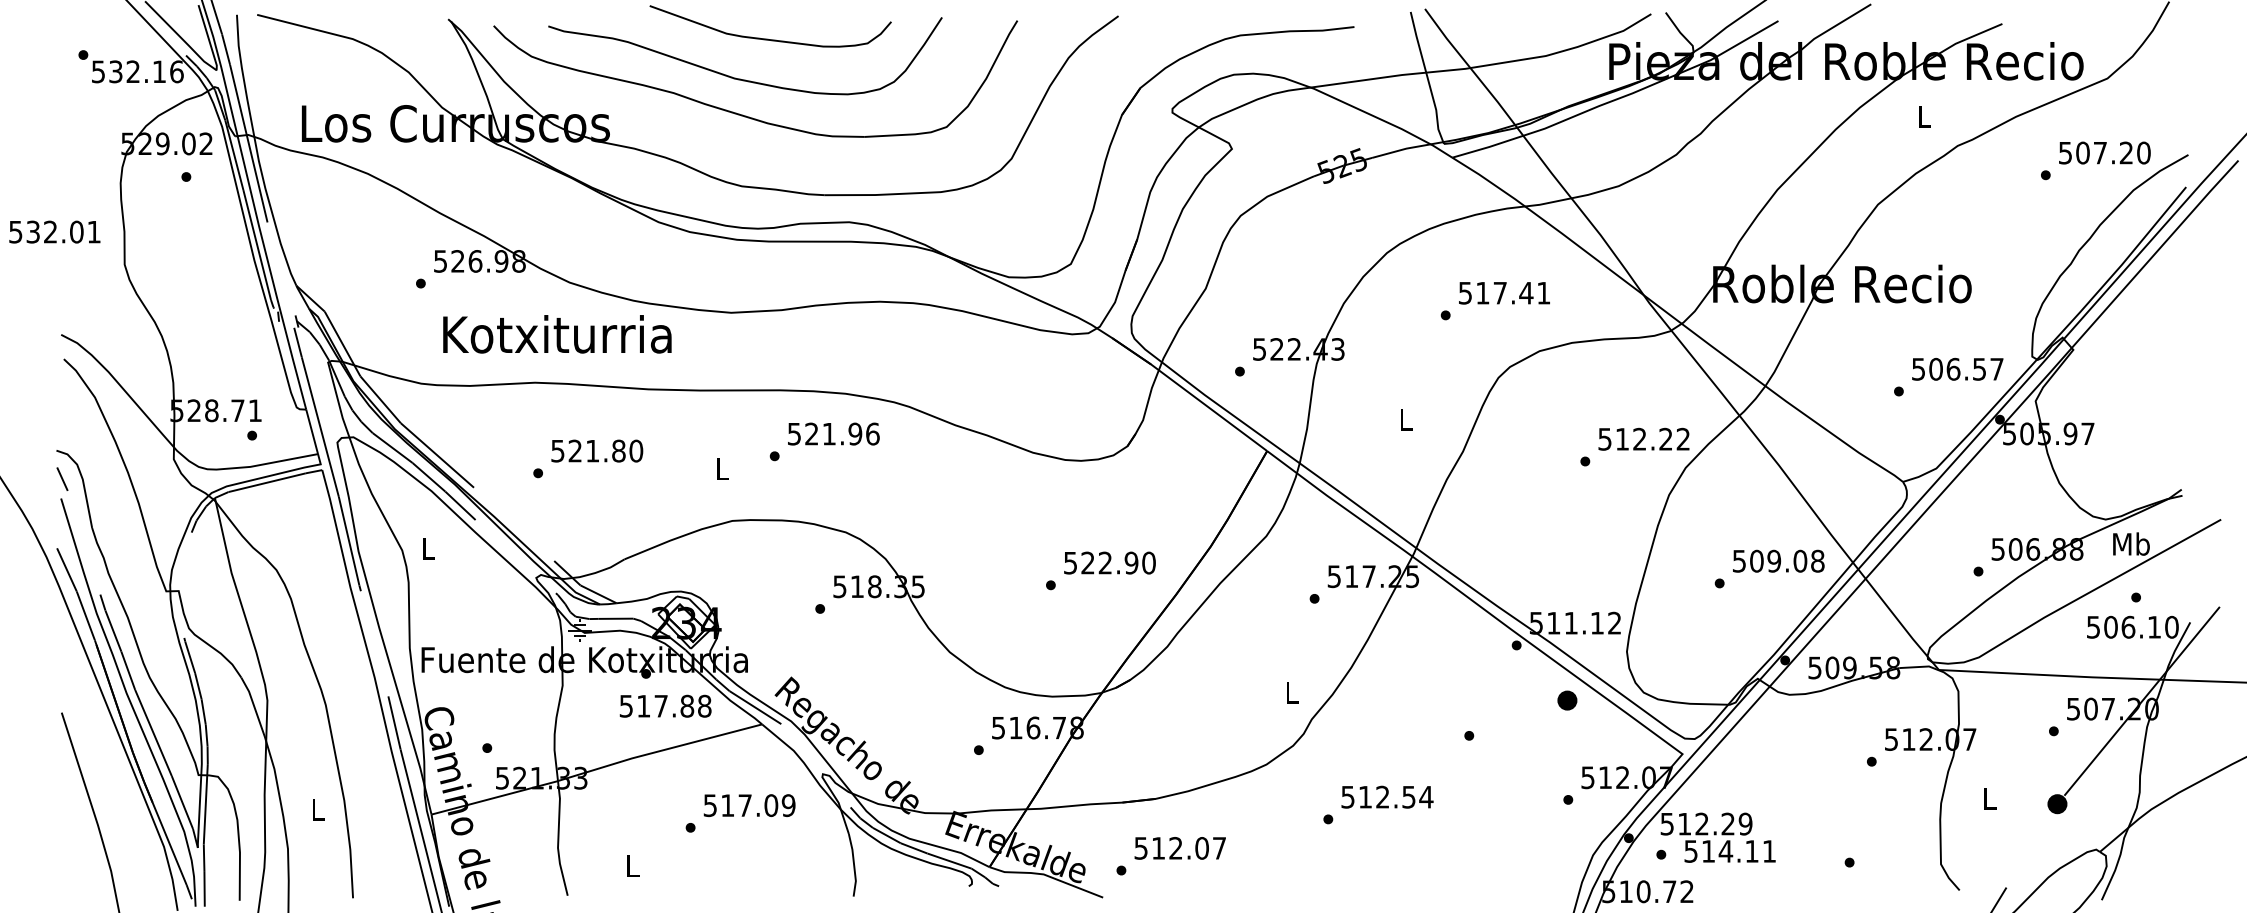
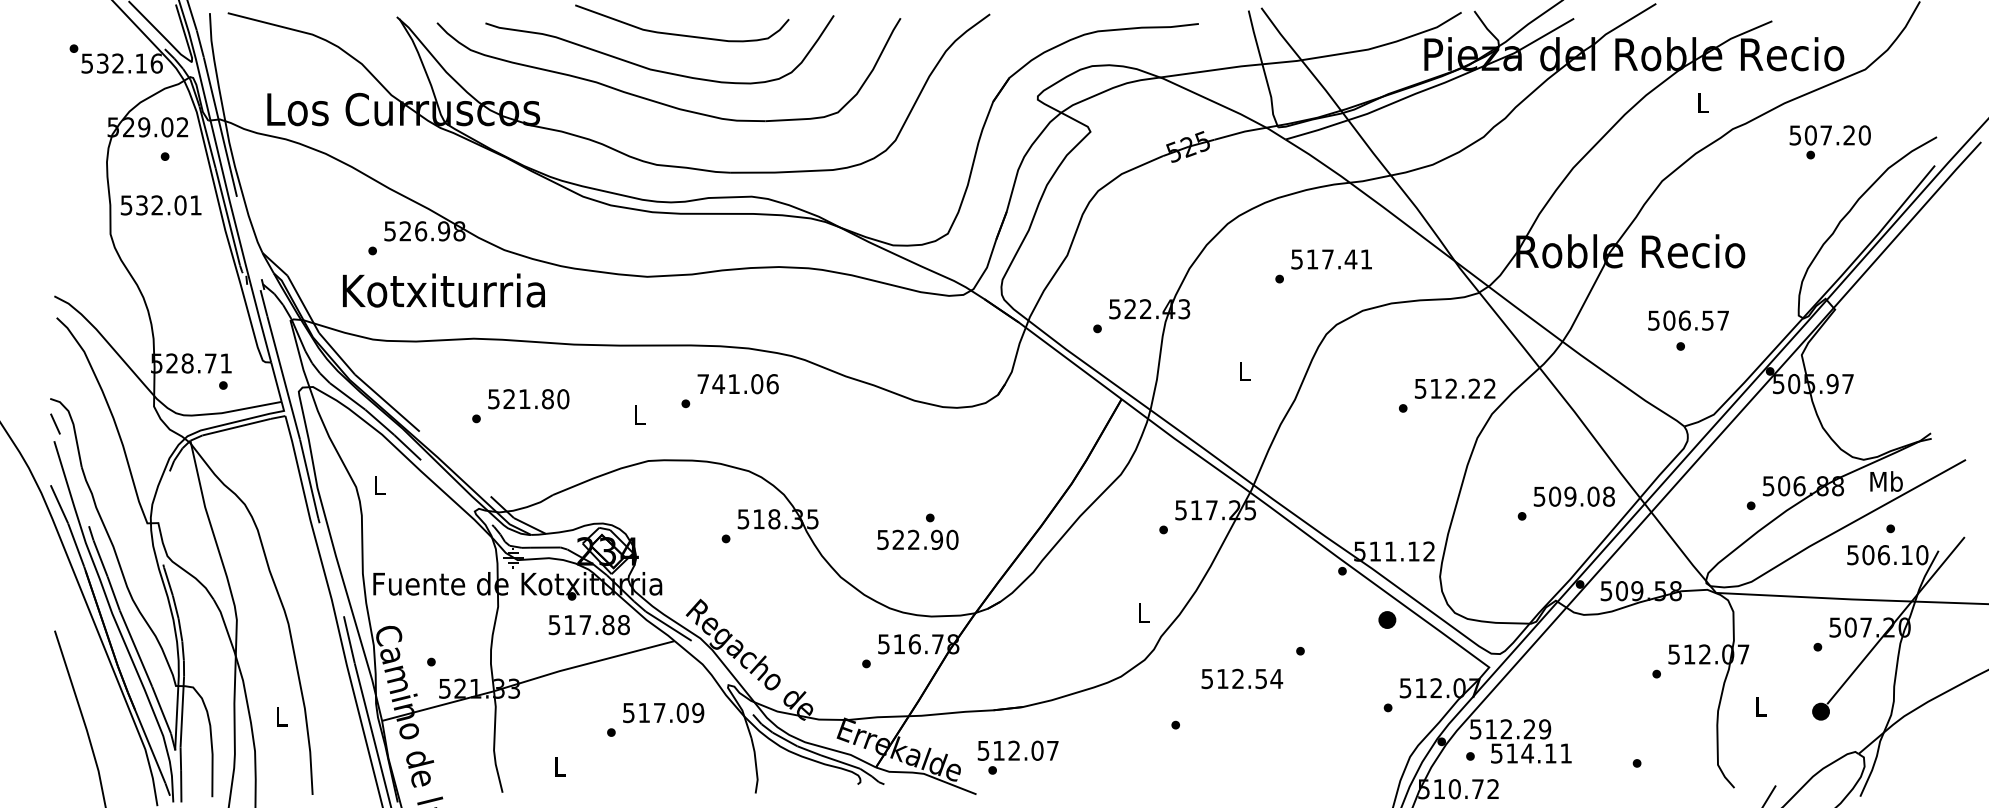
text: (2104, 152) -> (1829, 134), moved
text: (54, 231) -> (160, 204), moved
text: (557, 334) -> (444, 290), moved
text: (1957, 368) -> (1688, 319), moved
text: (825, 433) -> (730, 383), 521.96 -> 741.06
text: (1109, 562) -> (917, 539), moved
text: (1387, 796) -> (1242, 678), moved
text: (1179, 848) -> (1017, 750), moved

